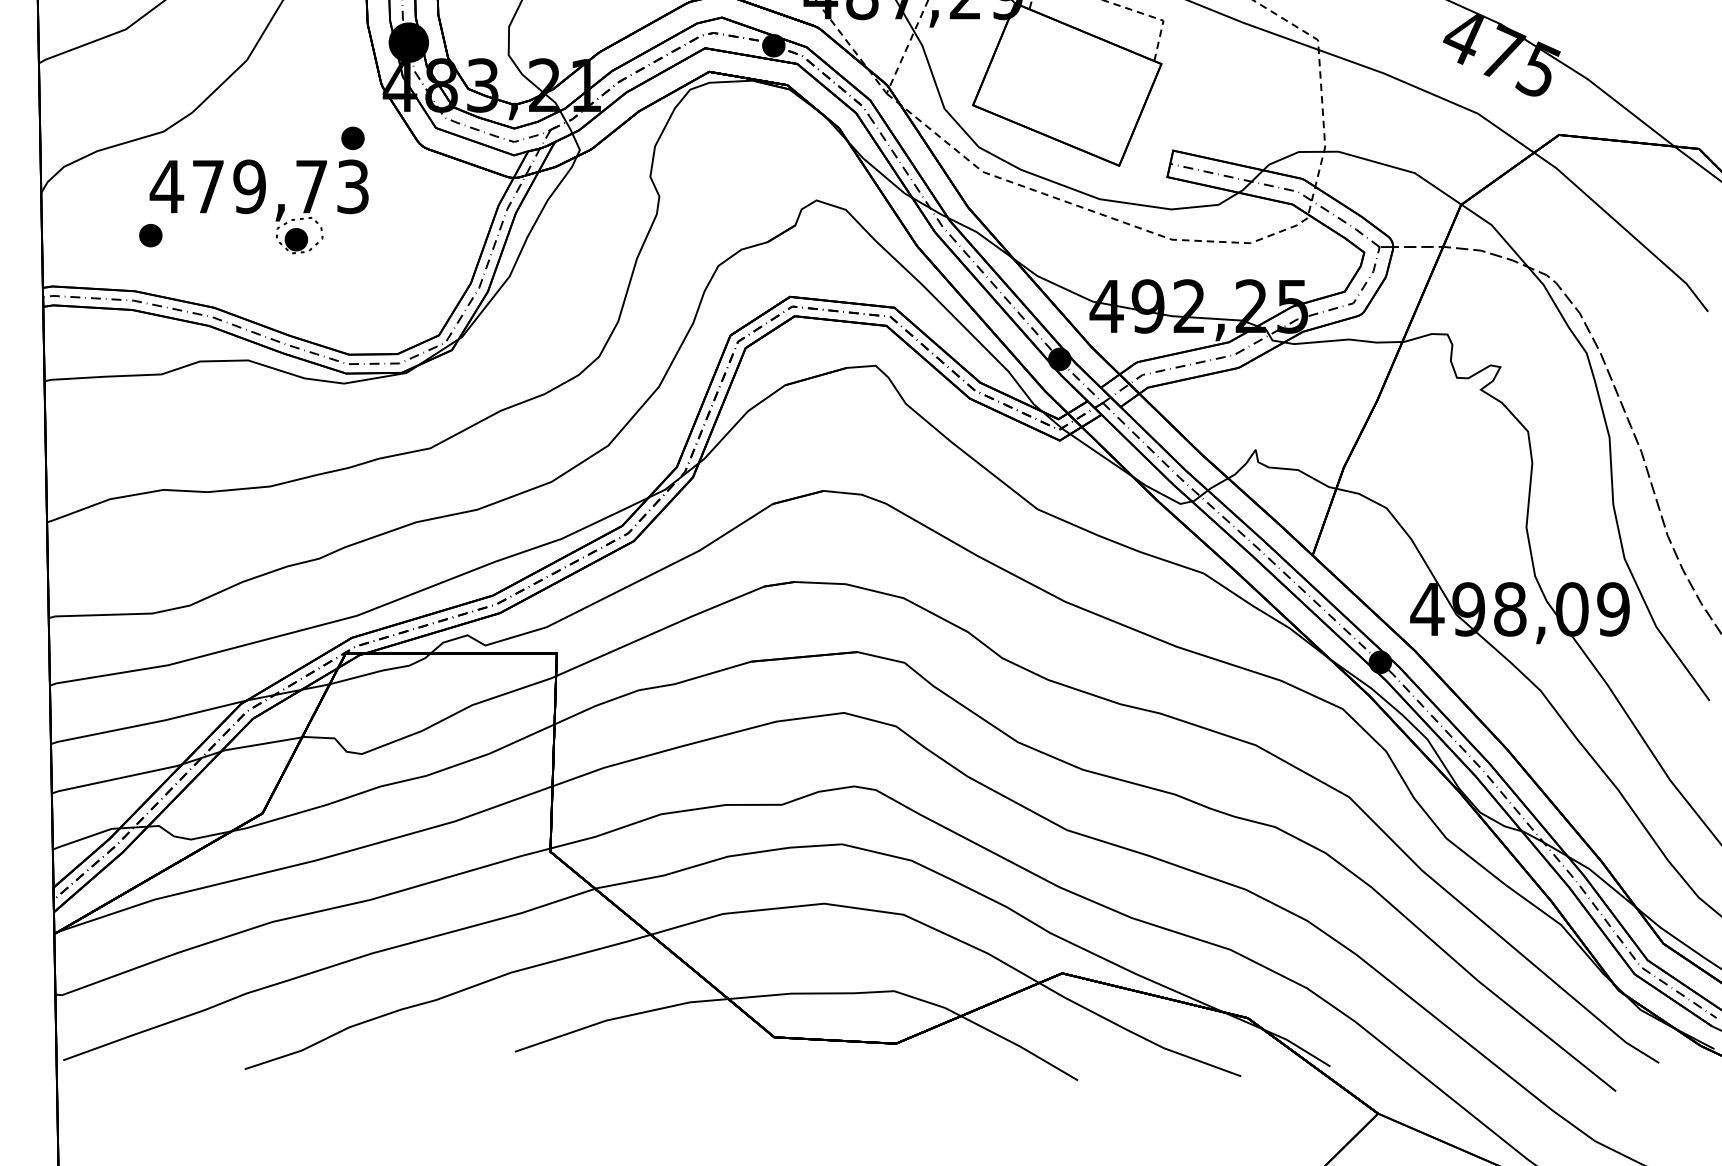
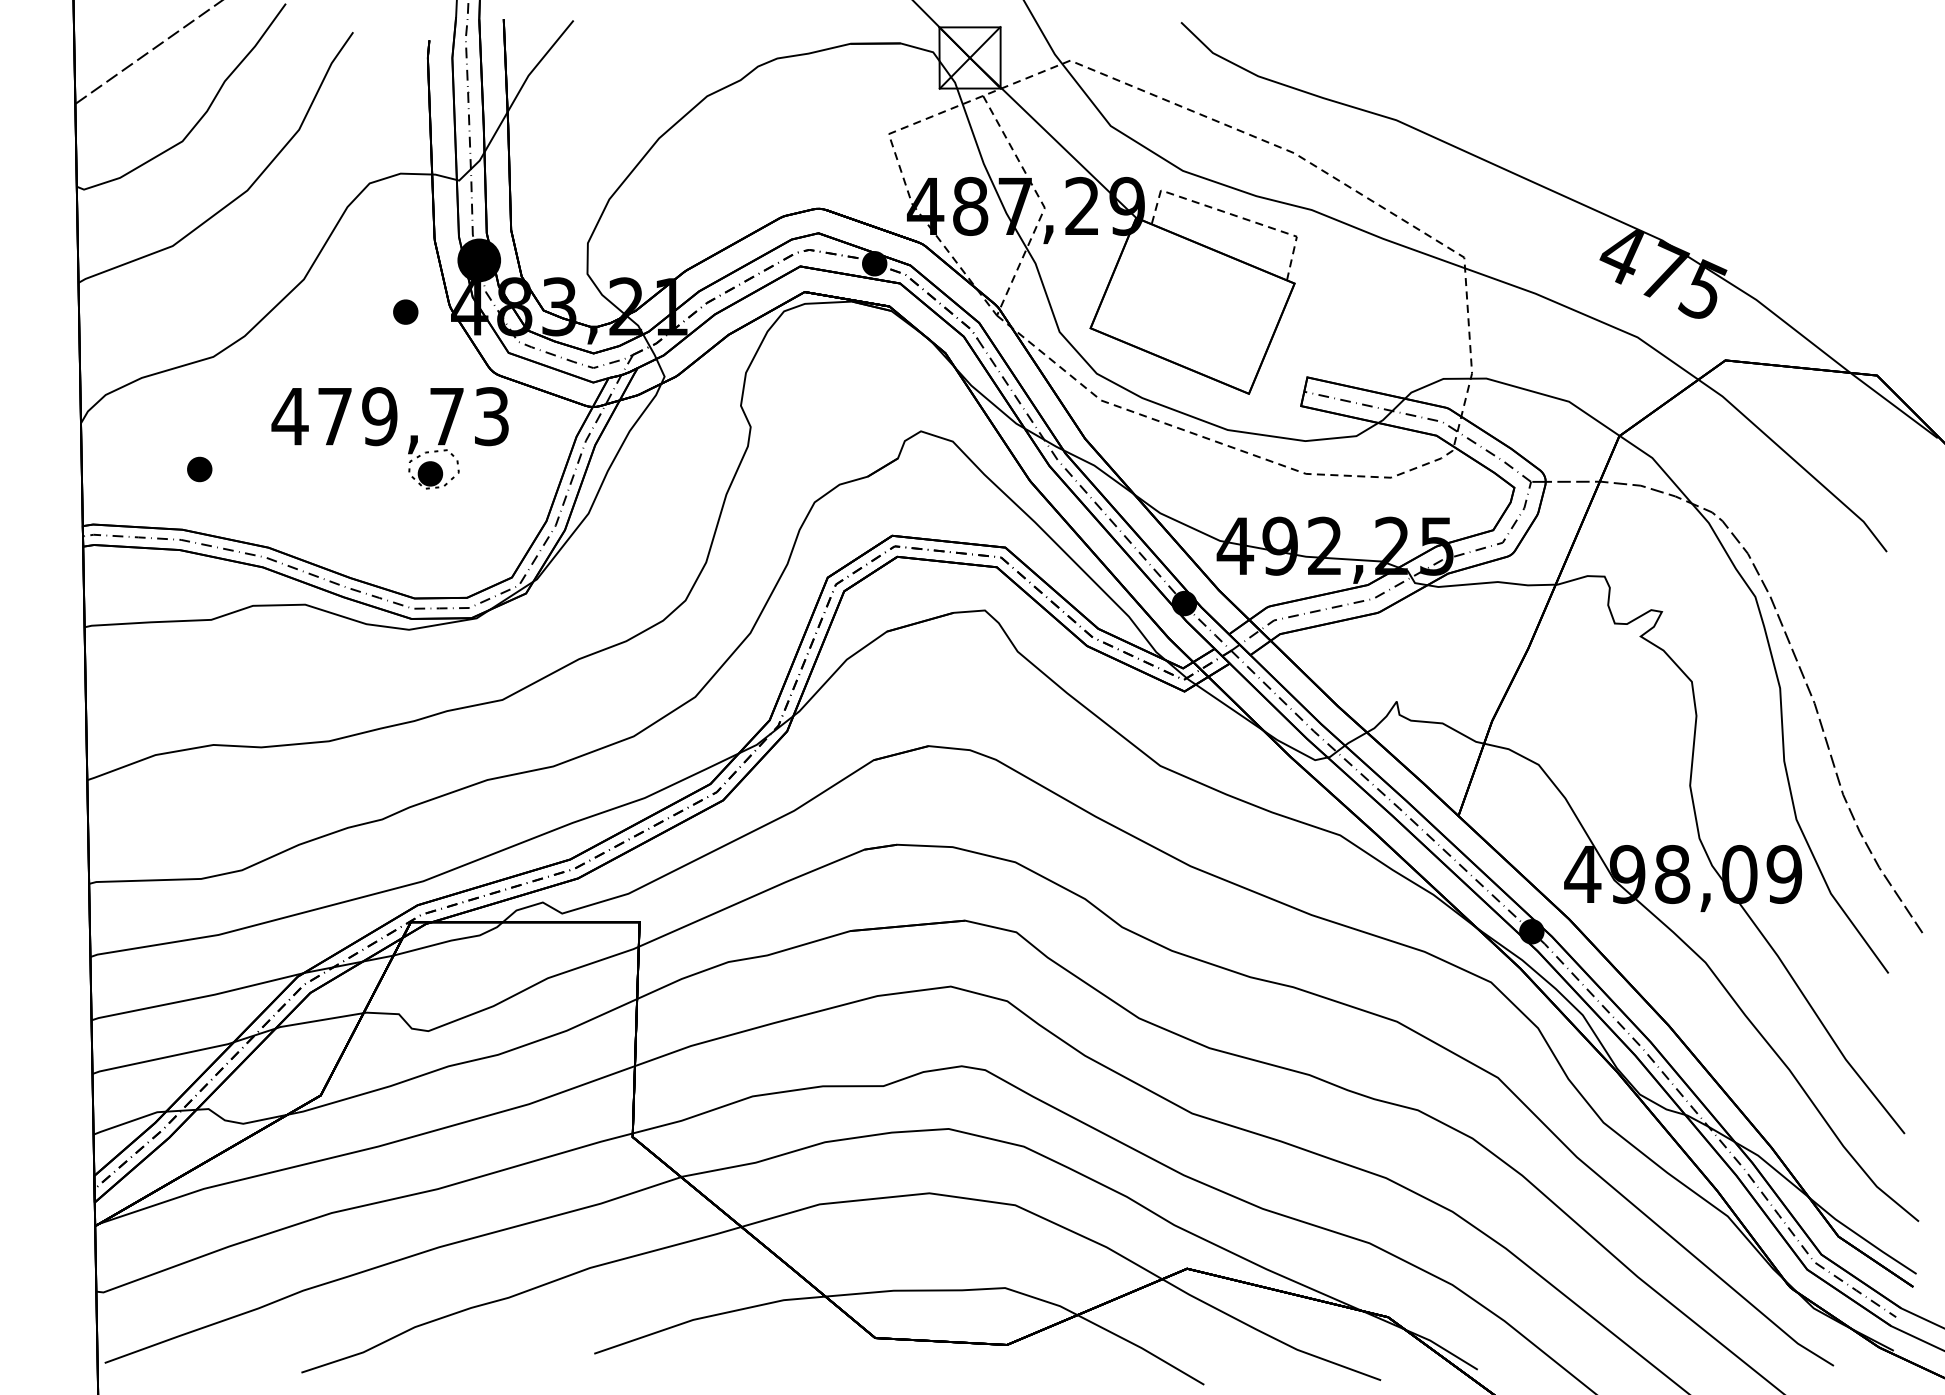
part: (352, 137) -> (405, 311), moved
part: (258, 207) -> (389, 438), moved

